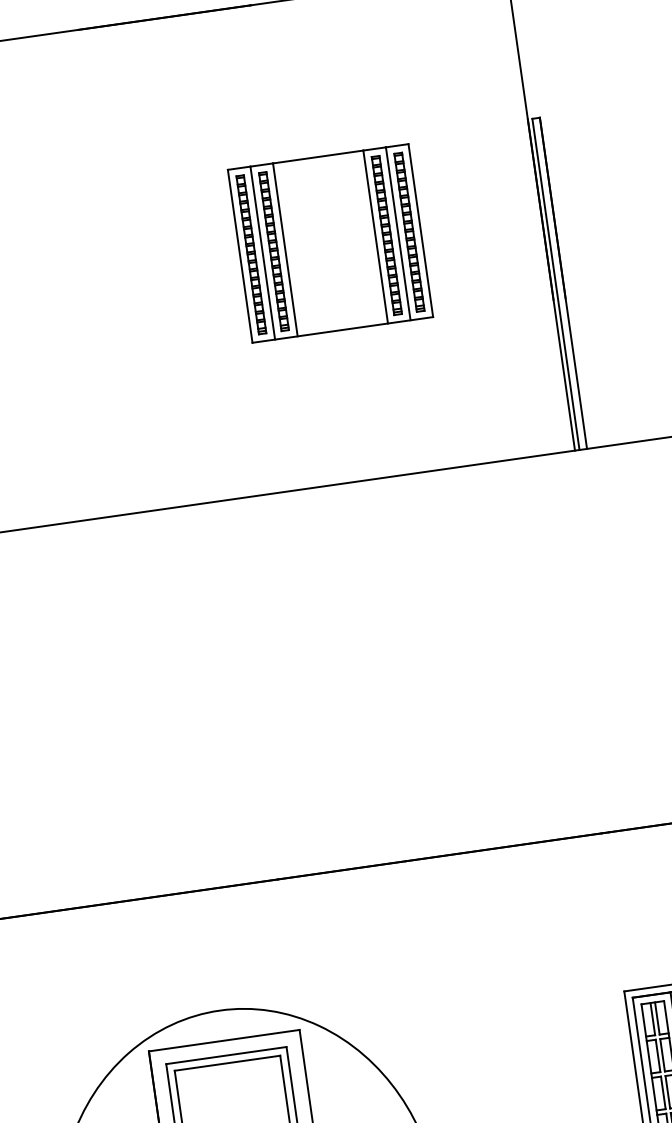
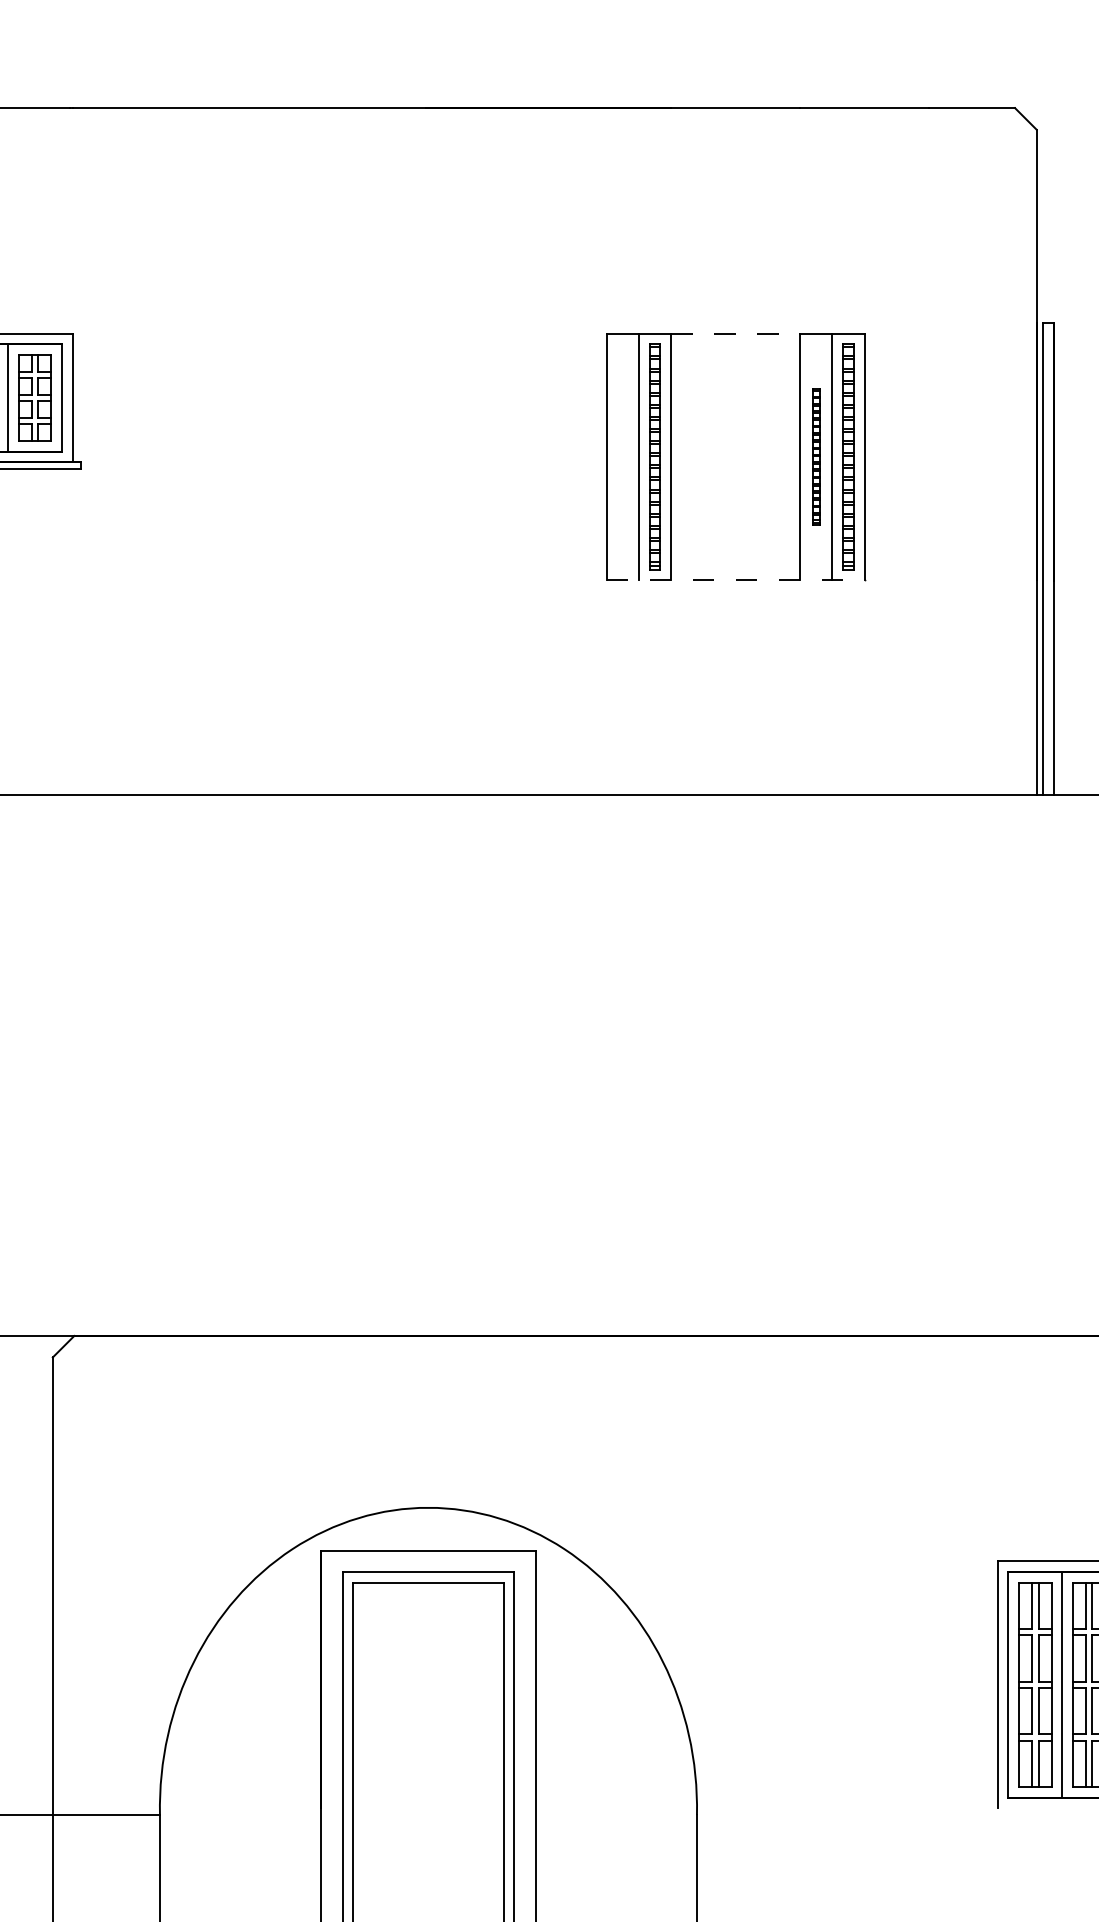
line: (318, 156) -> (736, 333), solid -> dashed
part: (387, 235) -> (816, 456), size x0.6
part: (251, 254) -> (622, 456), removed
line: (342, 330) -> (735, 580), solid -> dashed

